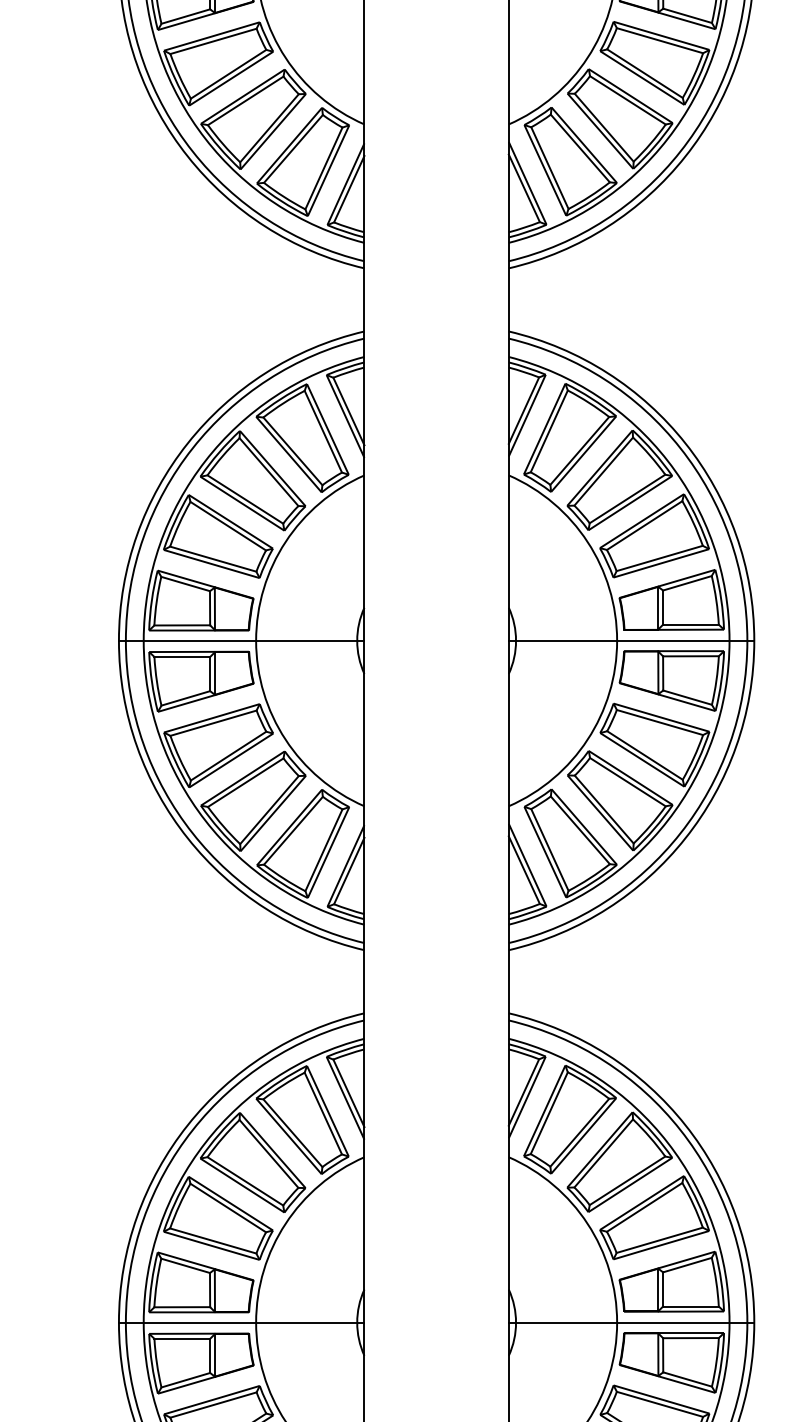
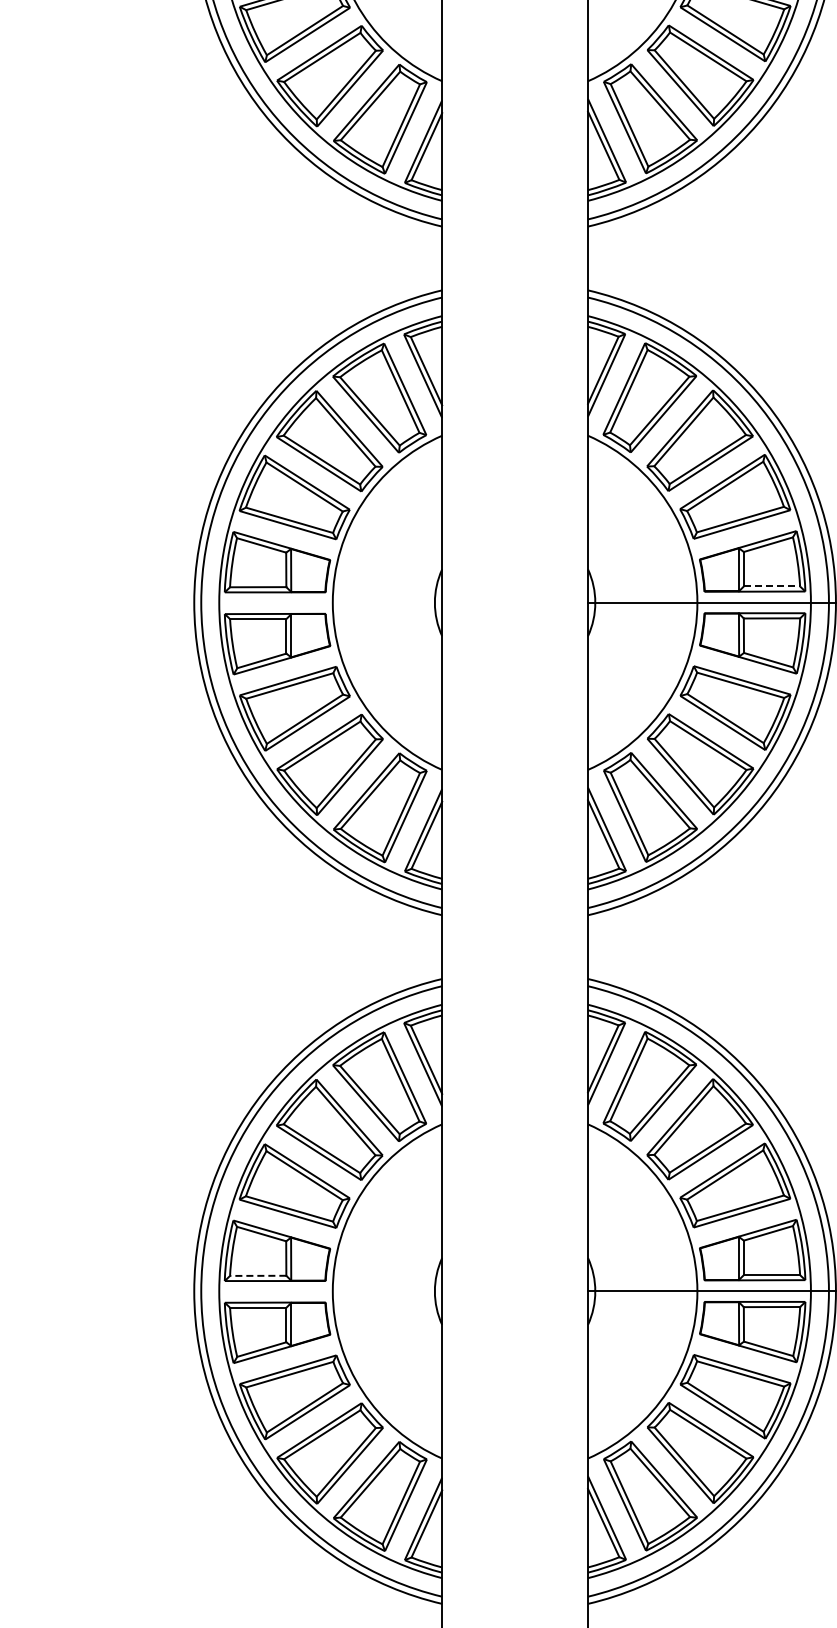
line: (691, 624) -> (772, 586), solid -> dashed
line: (241, 640) -> (318, 602), removed
line: (181, 1306) -> (257, 1275), solid -> dashed
line: (241, 1322) -> (318, 1291), removed

